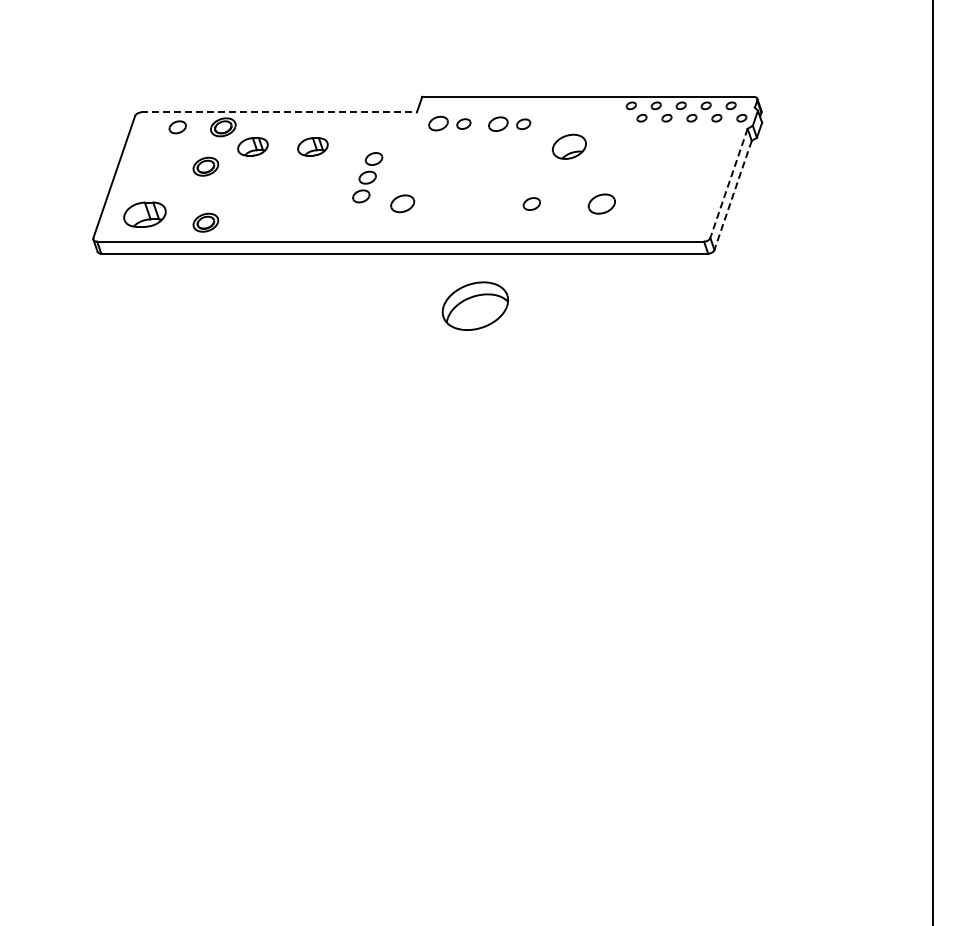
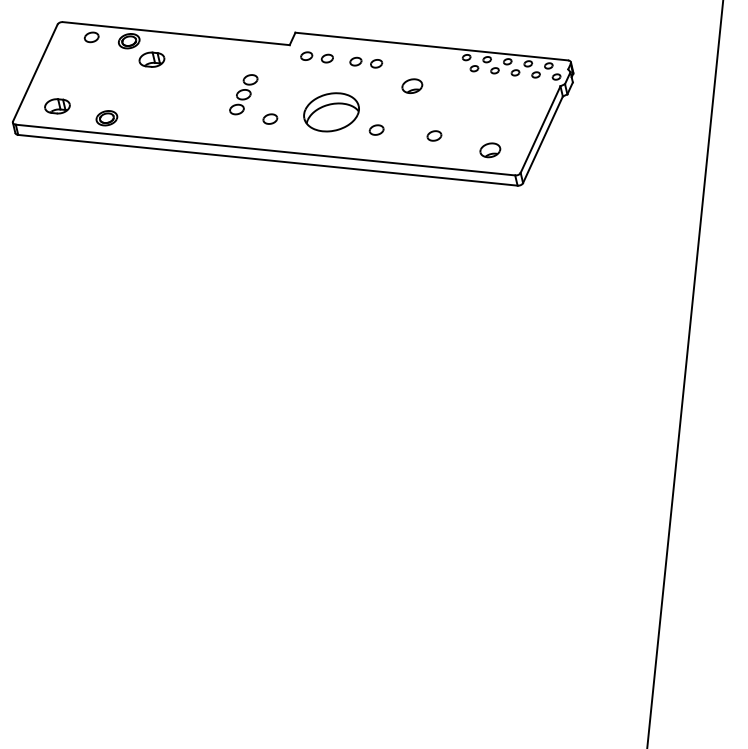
line: (279, 112) -> (176, 33), dashed -> solid
part: (438, 123) -> (306, 56), size x0.71
part: (498, 124) -> (355, 61), size x0.71
part: (312, 146) -> (200, 64), removed
part: (569, 146) -> (412, 85), size x0.71
part: (205, 166) -> (111, 71), removed
line: (729, 183) -> (540, 129), dashed -> solid
line: (733, 195) -> (543, 139), dashed -> solid
part: (402, 203) -> (270, 118), size x0.71
part: (602, 203) -> (434, 135), size x0.62
part: (144, 213) -> (57, 105), size x0.71
part: (670, 214) -> (489, 150), added
part: (475, 305) -> (331, 111), moved

